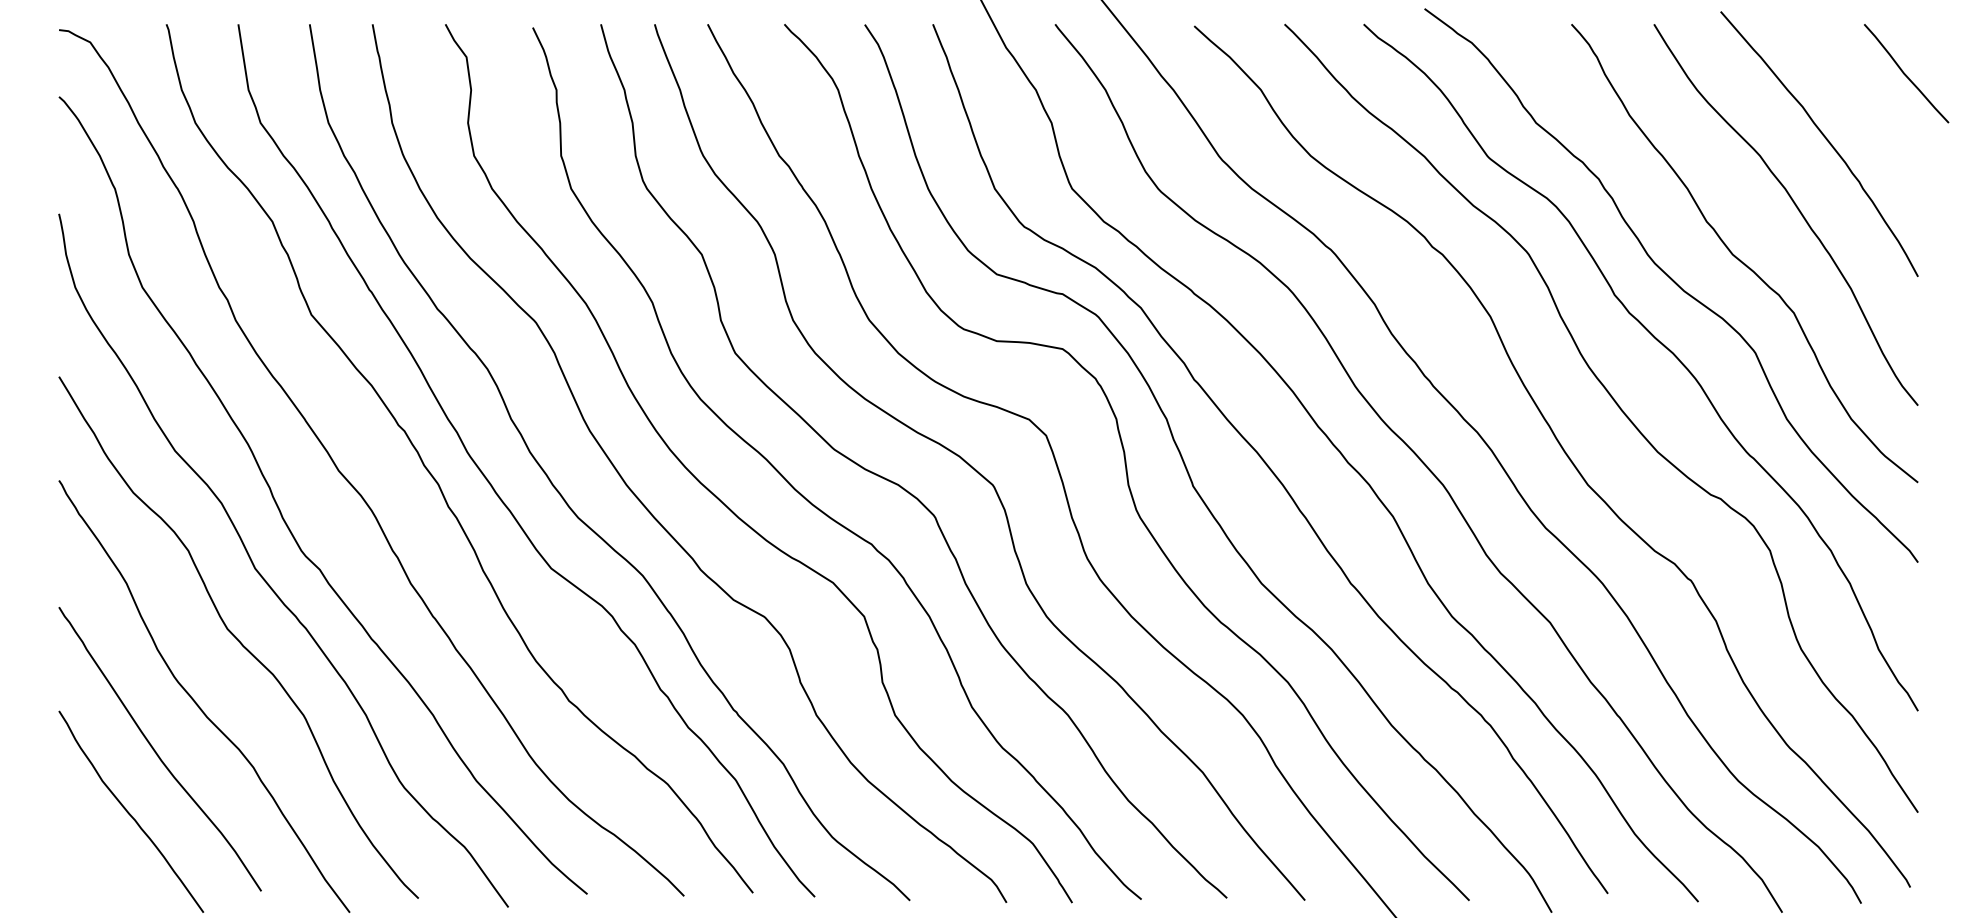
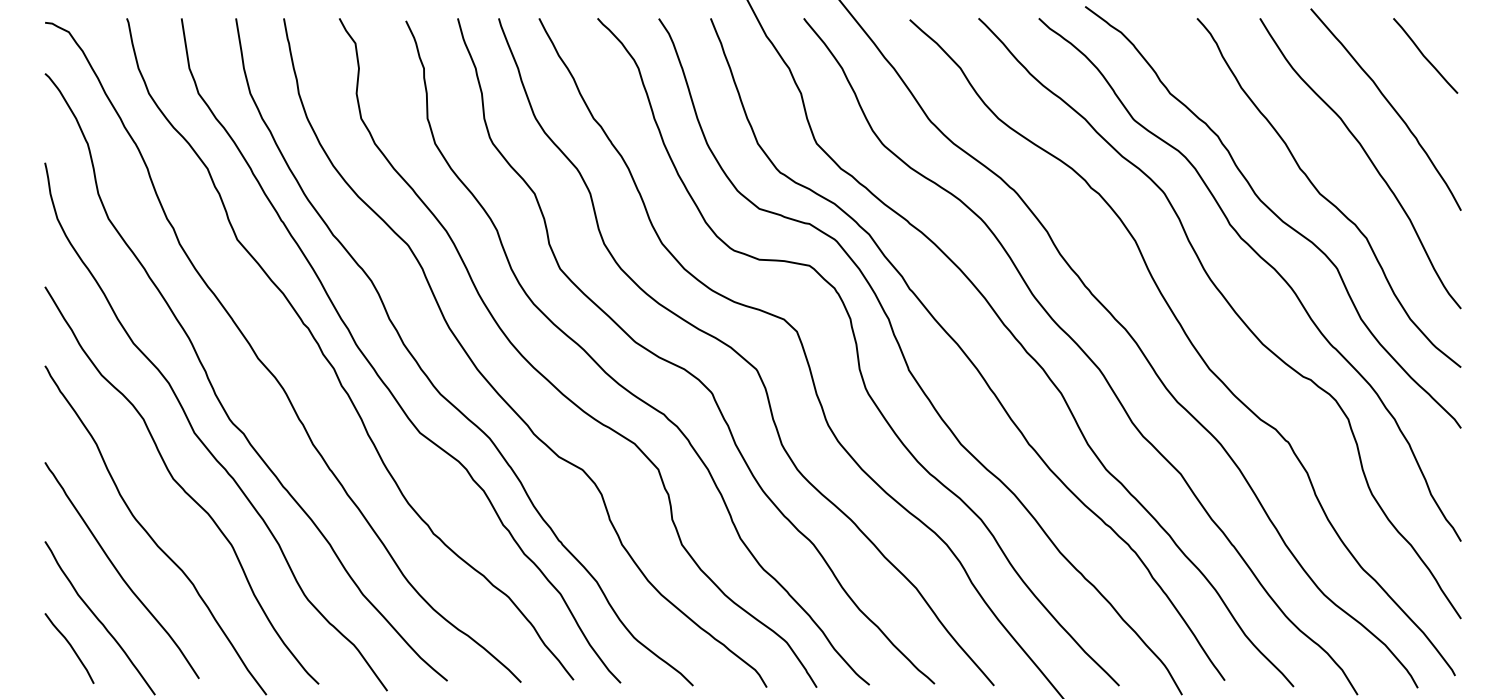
curve: (1905, 73) -> (1424, 55), moved
curve: (92, 849) -> (70, 646), added

